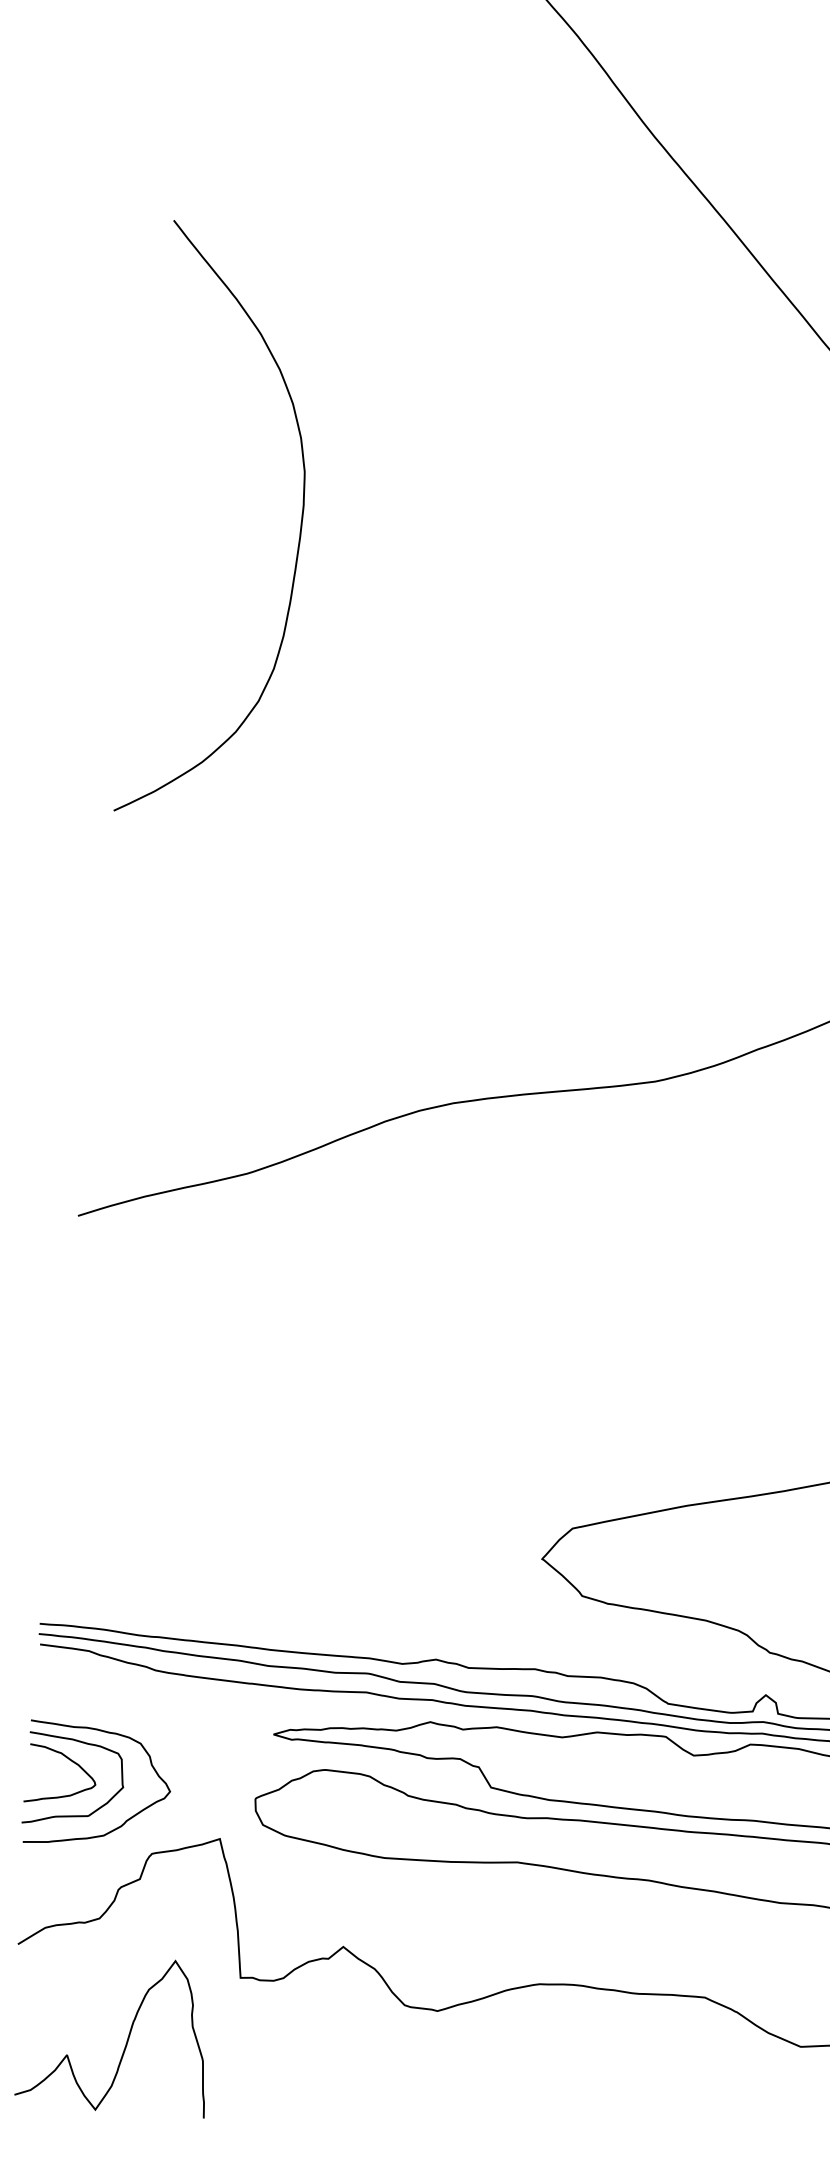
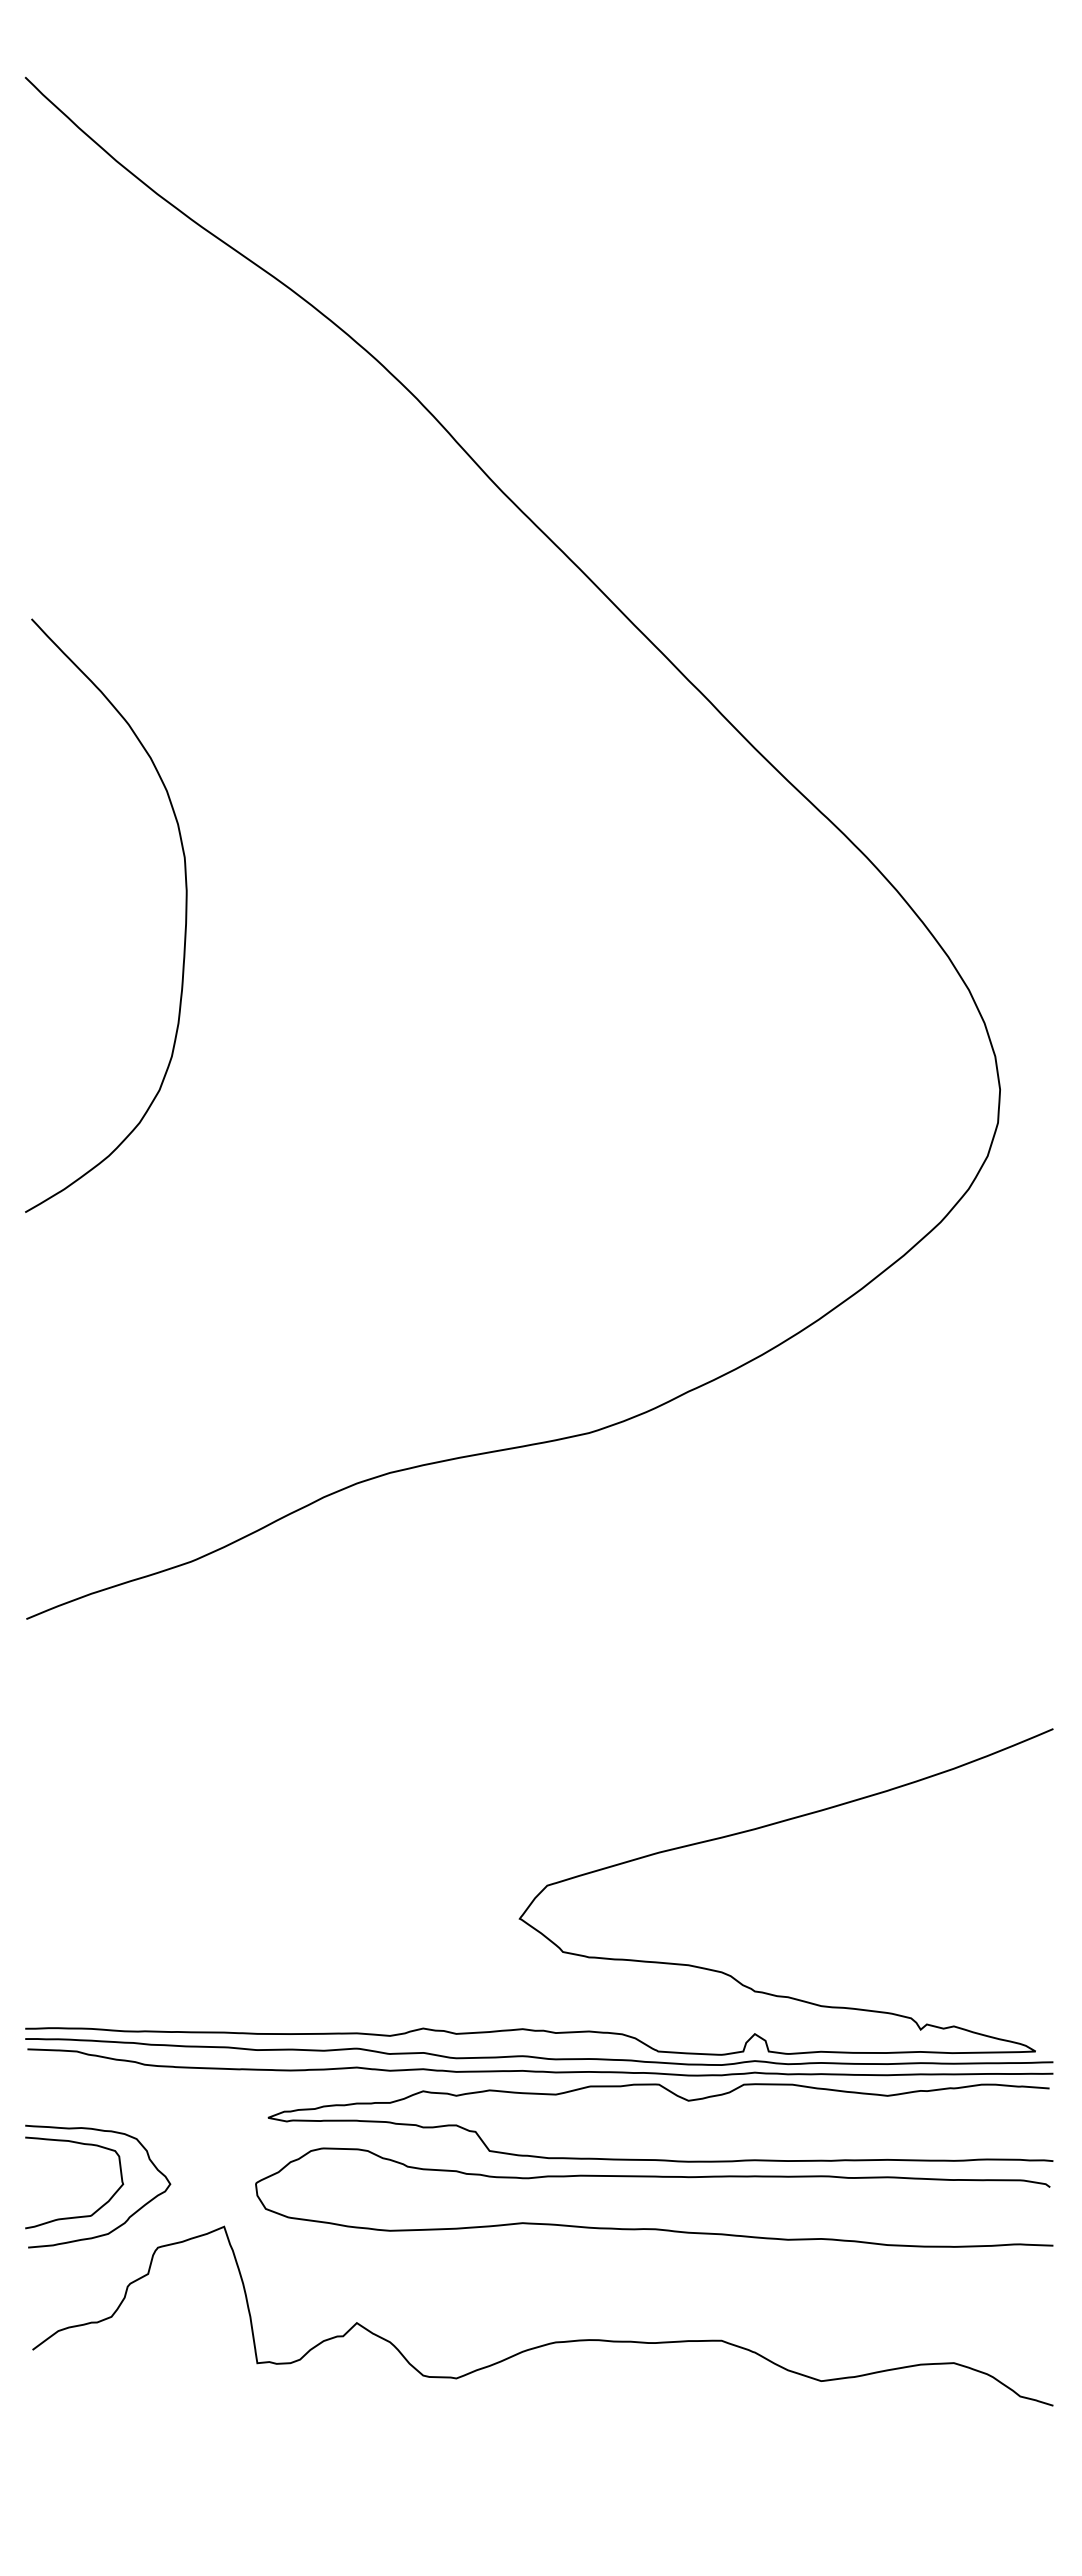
curve: (69, 1760) -> (67, 2162), removed
curve: (128, 2035) -> (150, 2430), removed

